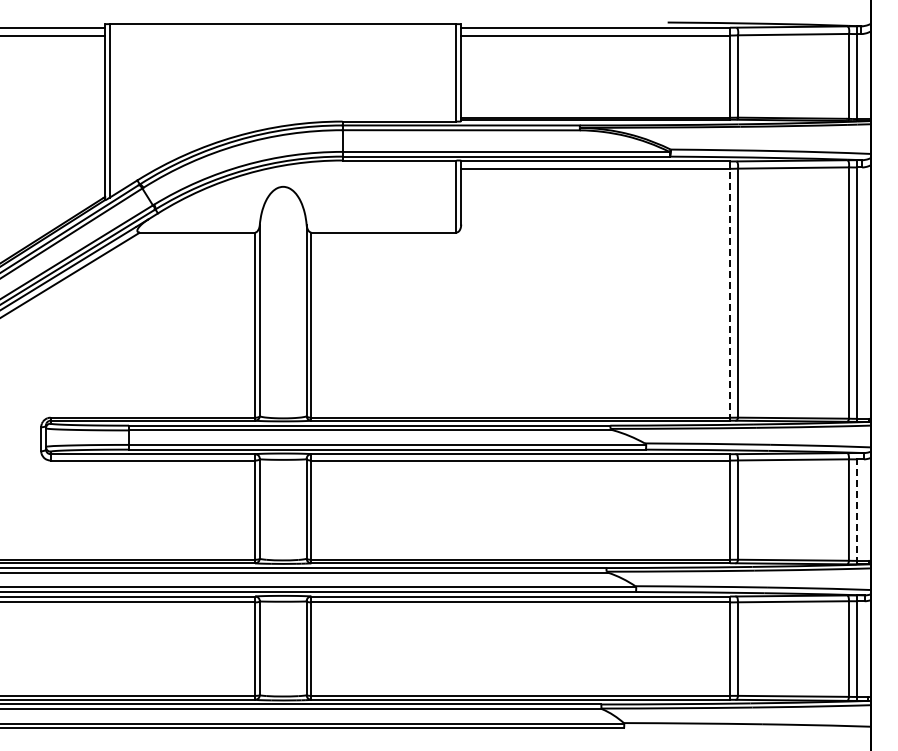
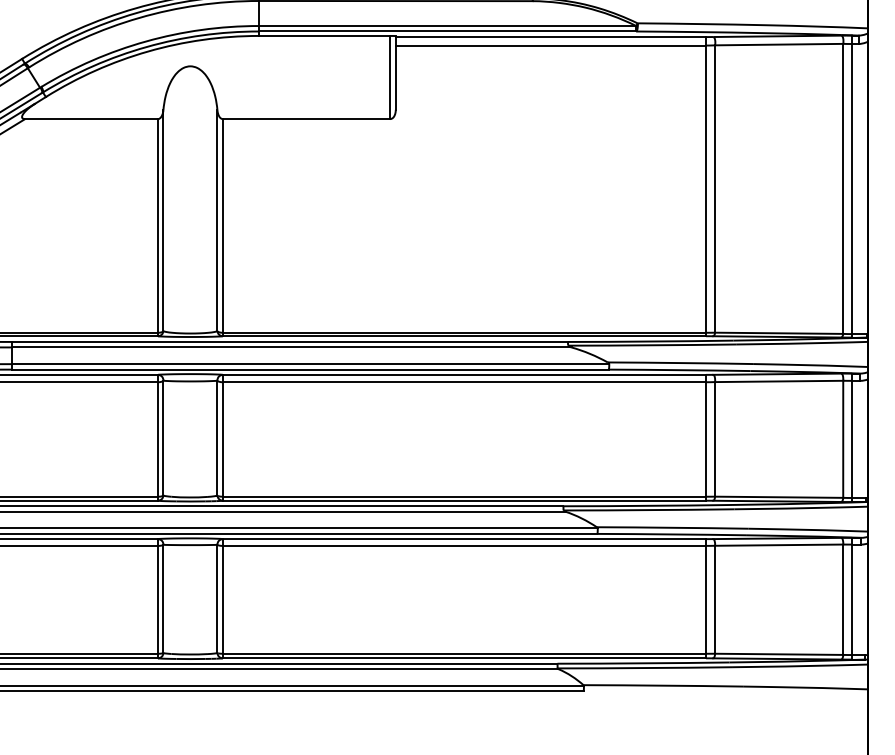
line: (730, 291) -> (706, 187), dashed -> solid
line: (856, 508) -> (851, 437), dashed -> solid

